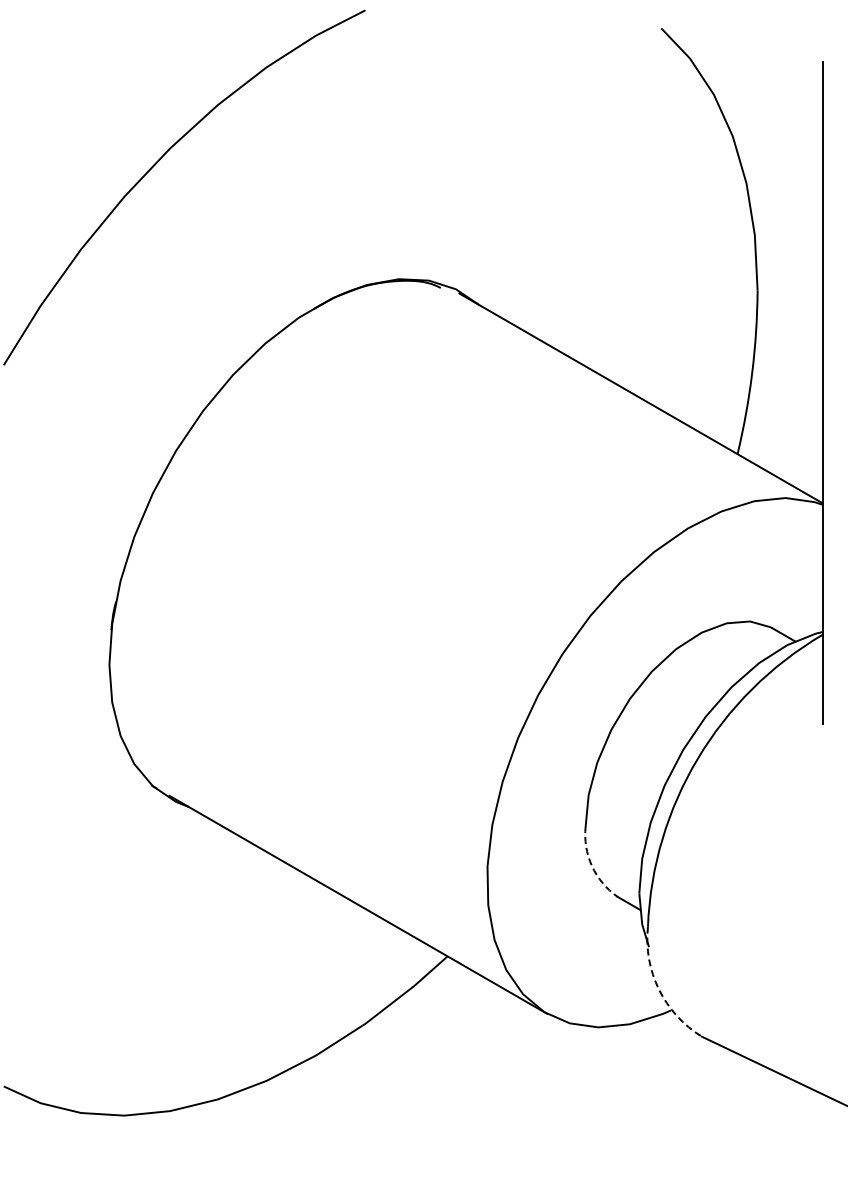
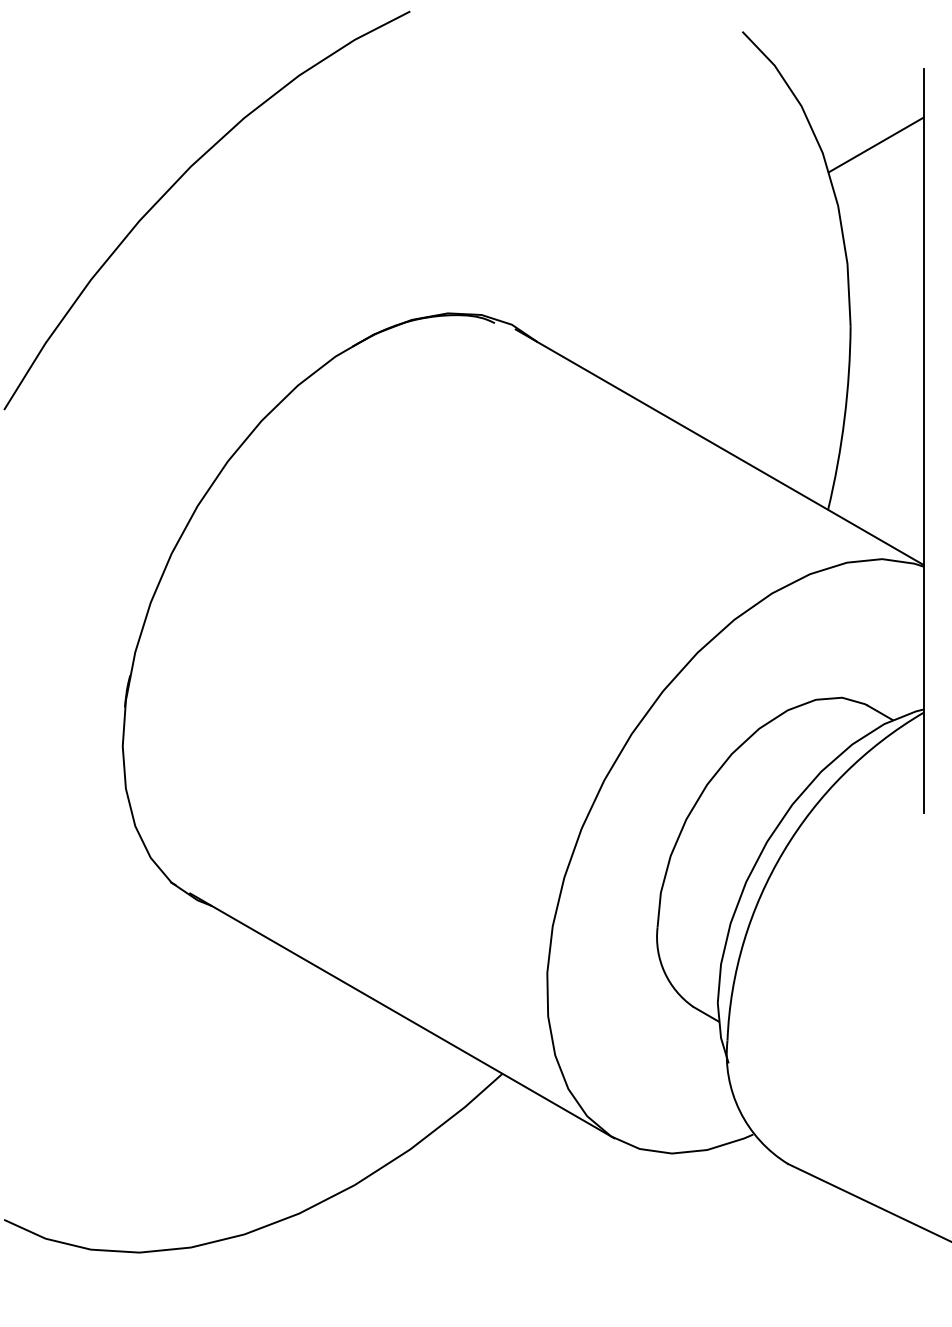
line: (780, 128) -> (876, 144), added
arc: (591, 865) -> (664, 971), dashed -> solid
arc: (658, 989) -> (739, 1110), dashed -> solid

